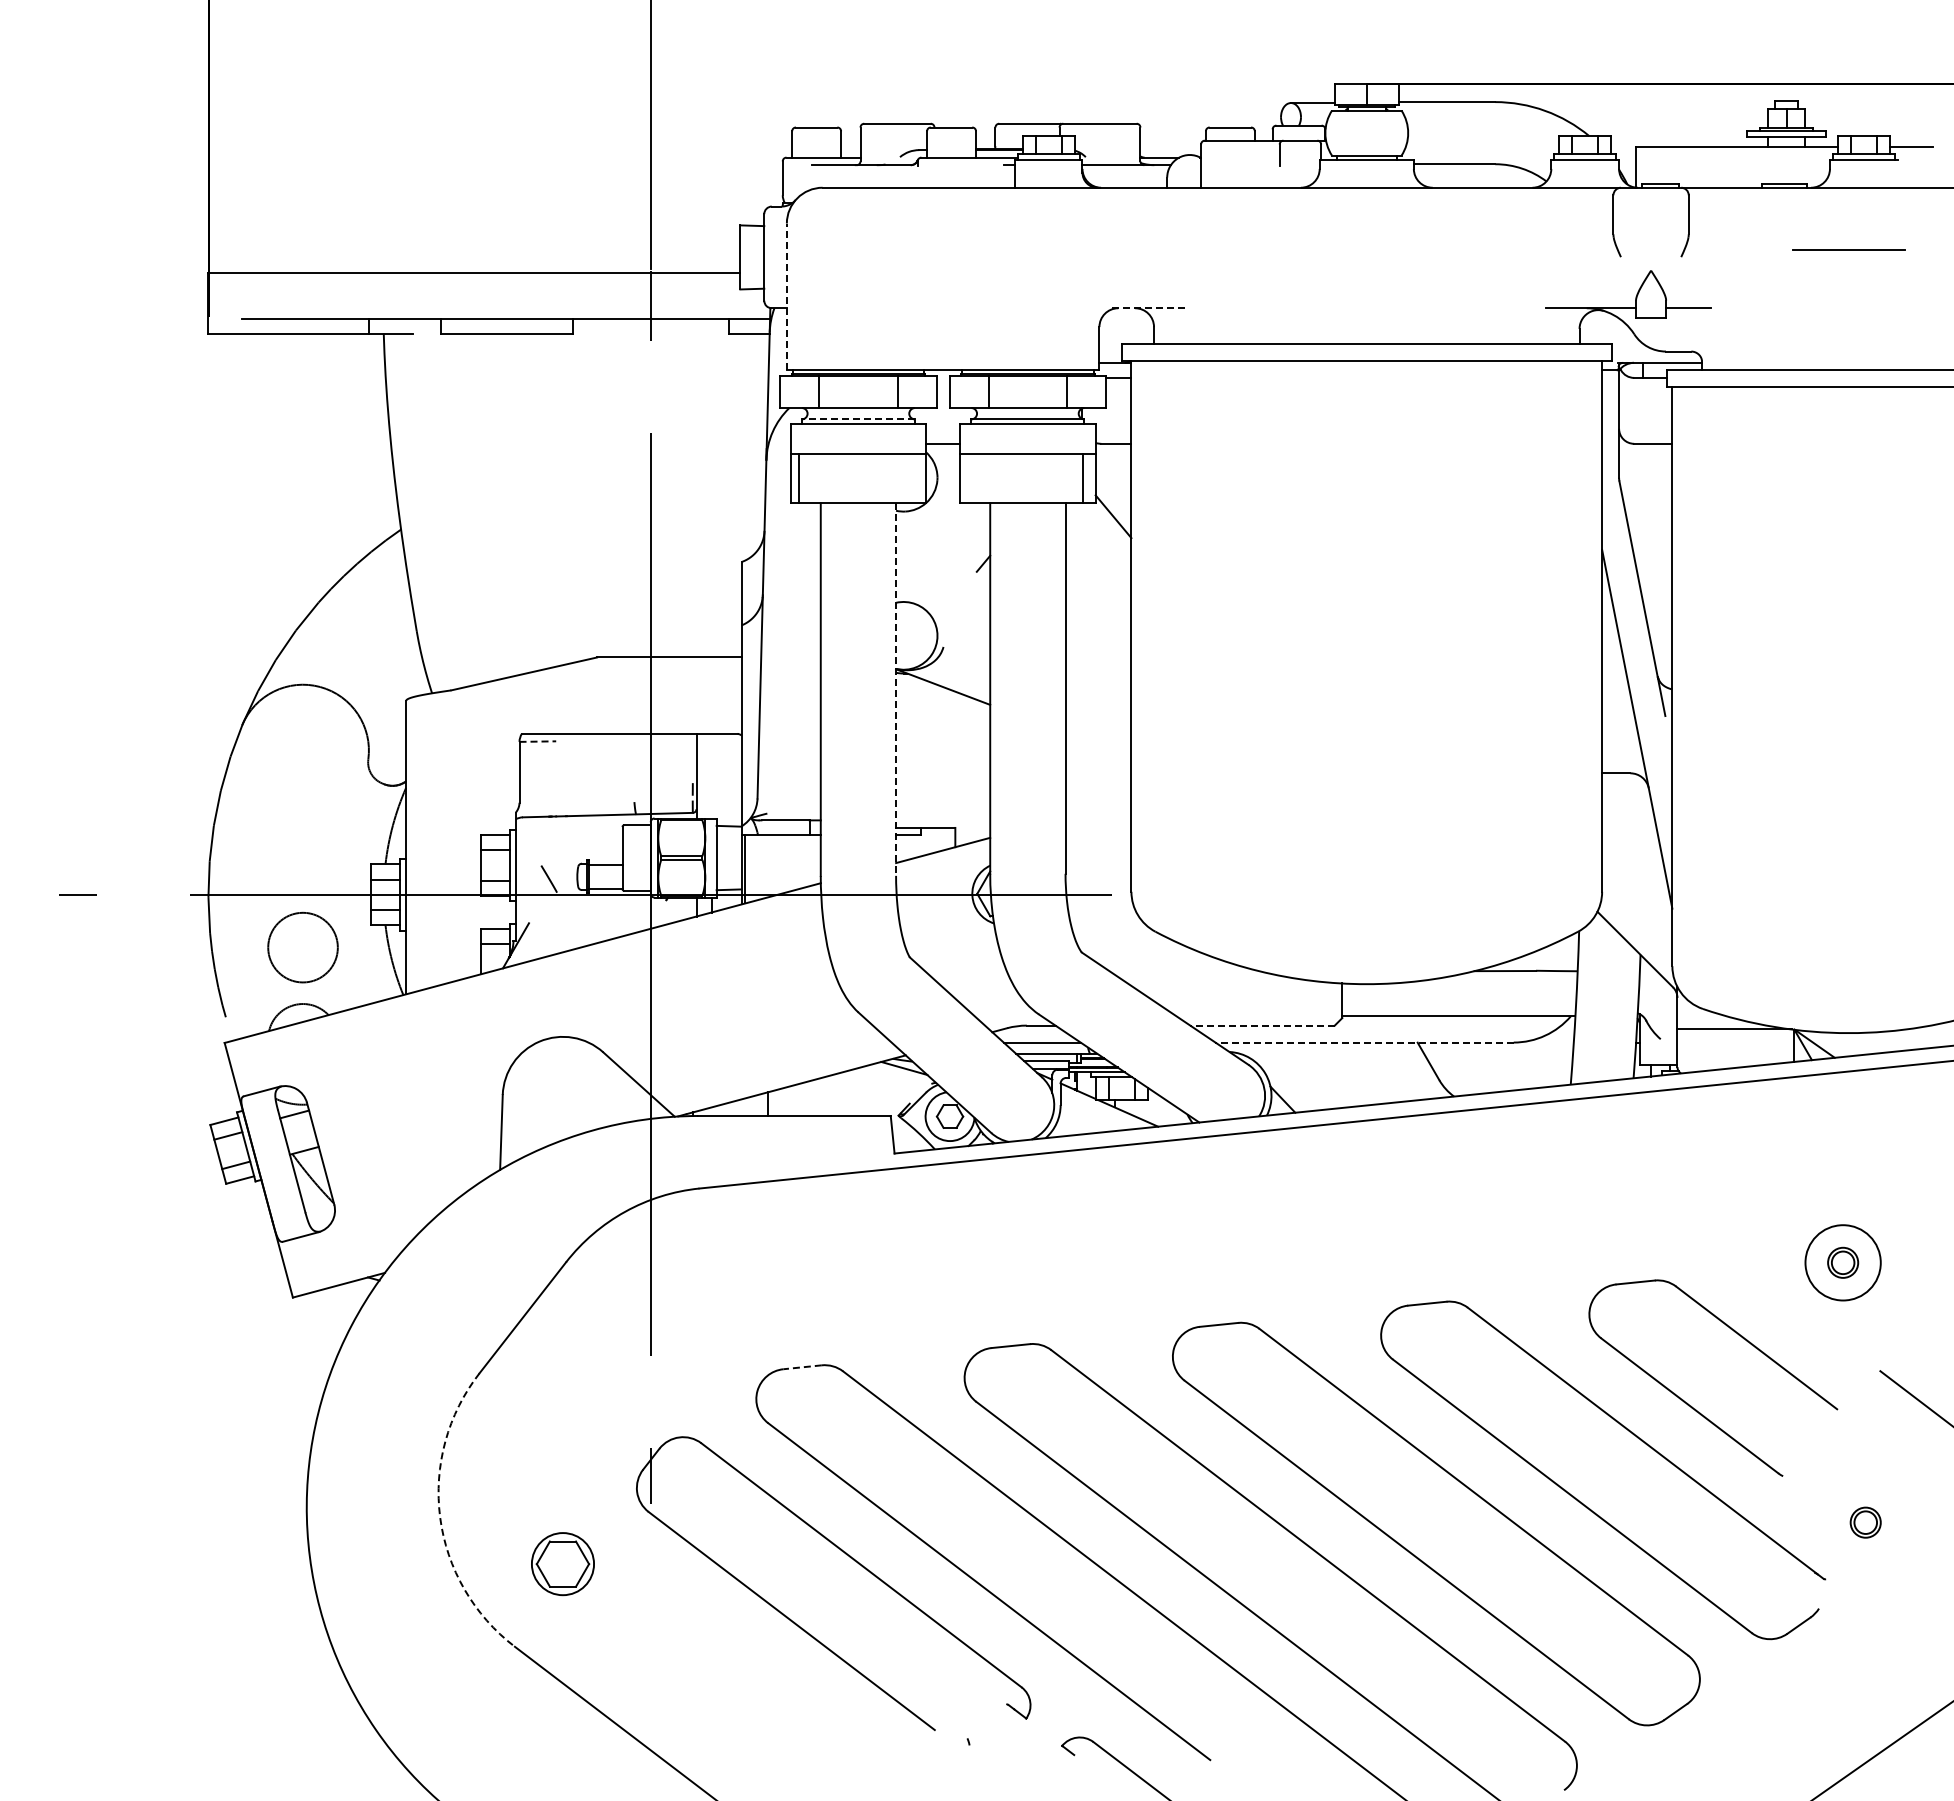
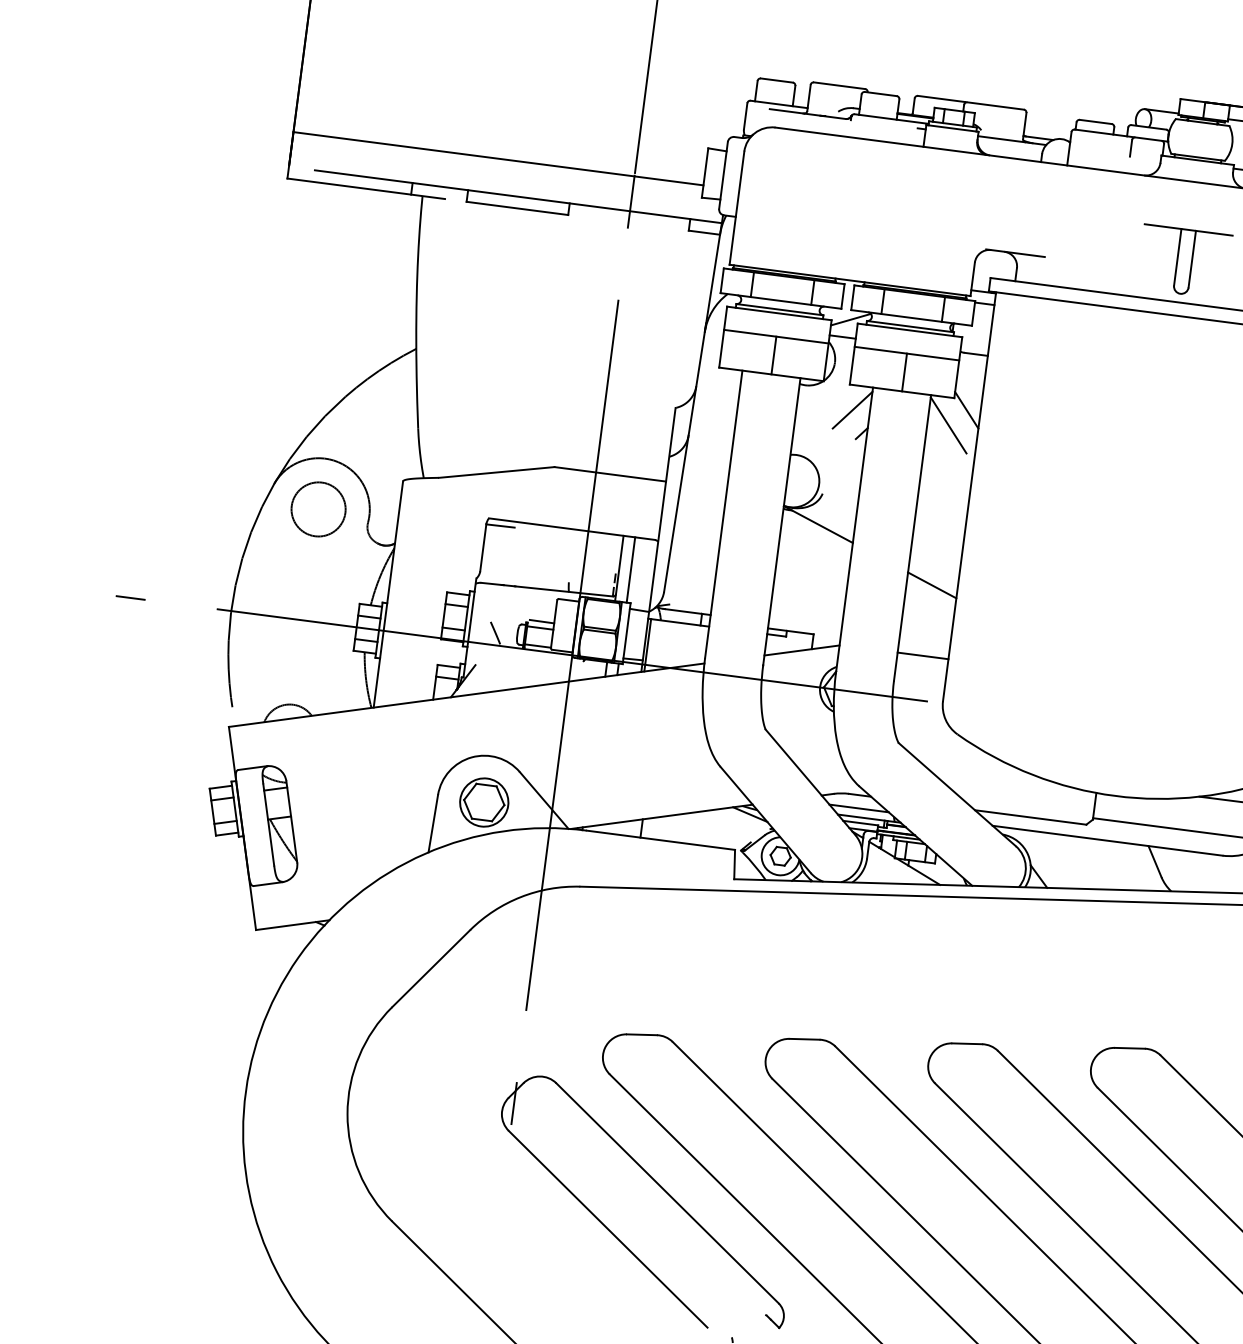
part: (1366, 291) -> (1184, 261), added
line: (786, 296) -> (736, 207), dashed -> solid
line: (1150, 308) -> (1016, 253), dashed -> solid
line: (857, 419) -> (779, 309), dashed -> solid
line: (950, 419) -> (850, 319), added
line: (799, 478) -> (774, 355), moved
line: (1082, 478) -> (904, 372), moved
line: (967, 535) -> (852, 410), added
line: (1092, 538) -> (948, 424), added
line: (896, 690) -> (782, 522), dashed -> solid
line: (538, 741) -> (501, 525), dashed -> solid
line: (1098, 745) -> (932, 585), added
line: (711, 775) -> (630, 569), added
line: (1098, 837) -> (923, 656), added
line: (606, 856) -> (541, 621), added
circle: (302, 947) -> (318, 509), moved
line: (1262, 1025) -> (1030, 817), dashed -> solid
line: (1364, 1042) -> (1107, 840), dashed -> solid
line: (802, 1367) -> (641, 1034), dashed -> solid
arc: (440, 1517) -> (347, 1114), dashed -> solid
part: (562, 1564) -> (483, 802), moved

